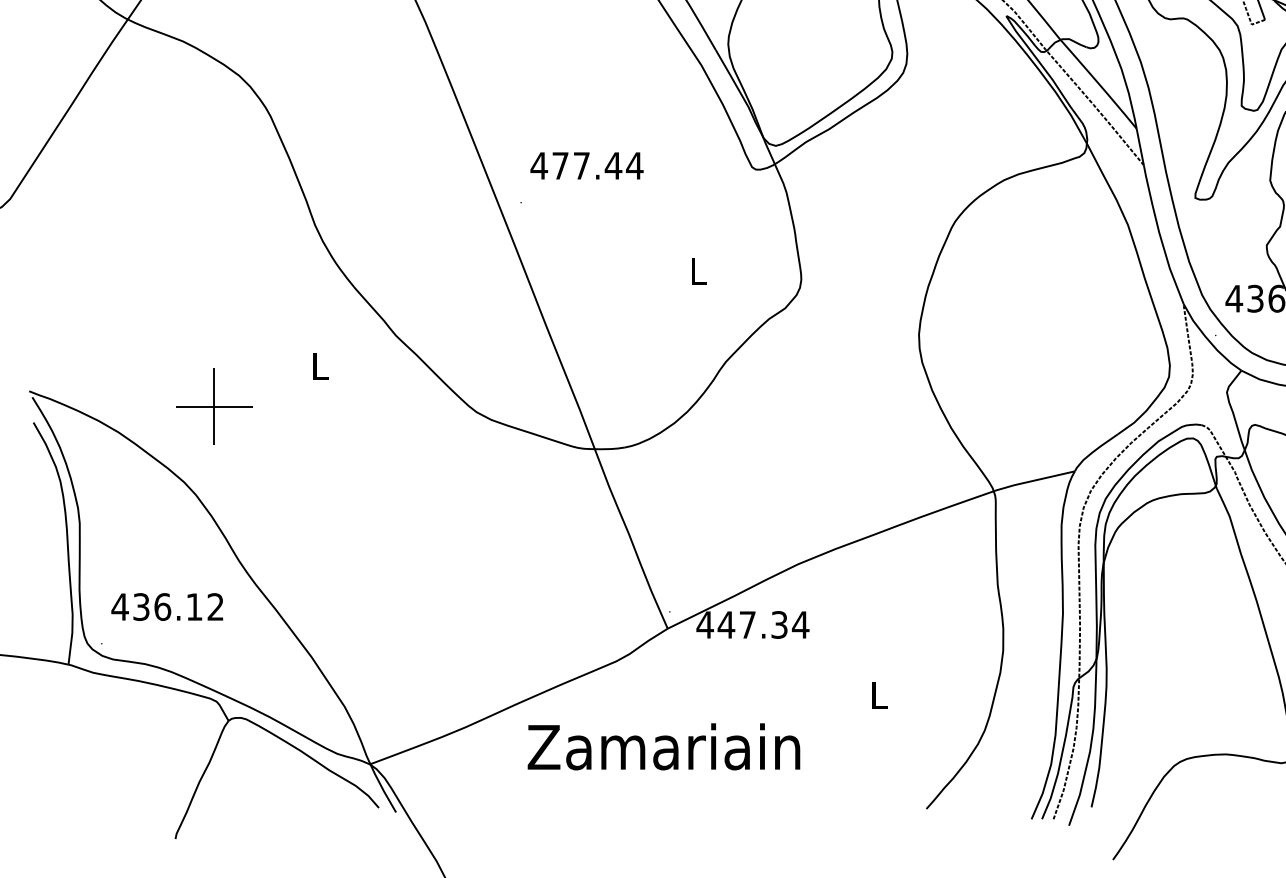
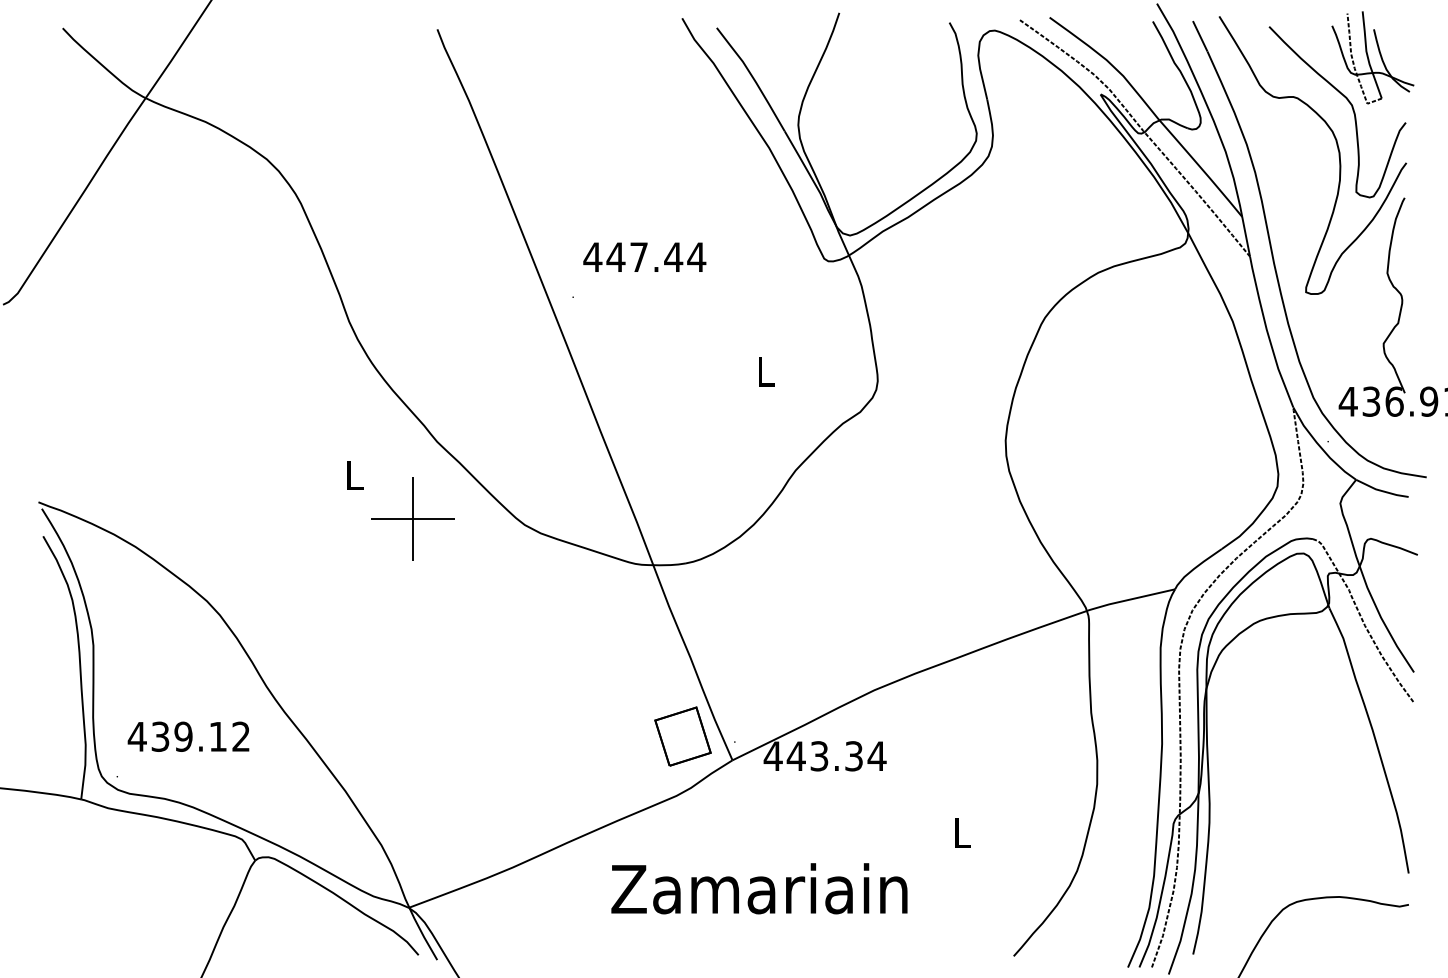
text: (560, 165) -> (615, 256), 477.44 -> 447.44
part: (214, 406) -> (412, 518), moved
text: (162, 606) -> (183, 736), 436.12 -> 439.12
part: (621, 606) -> (682, 736), added
text: (747, 625) -> (819, 756), 447.34 -> 443.34
text: (664, 746) -> (759, 888), moved

